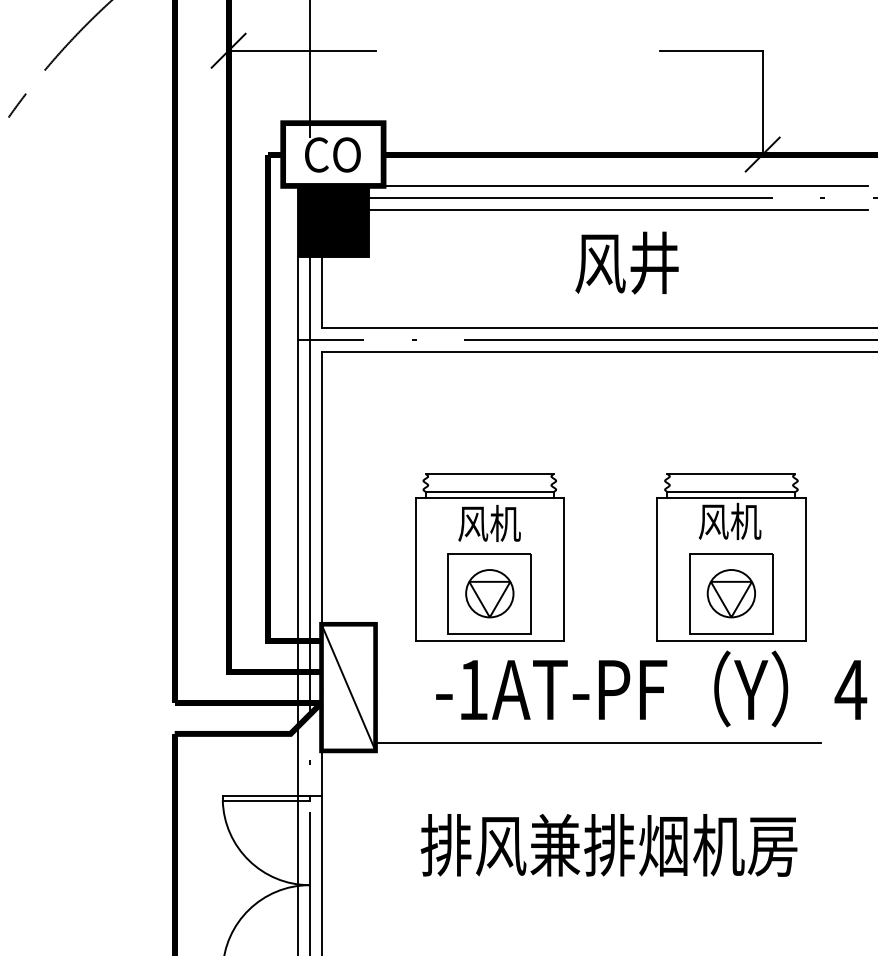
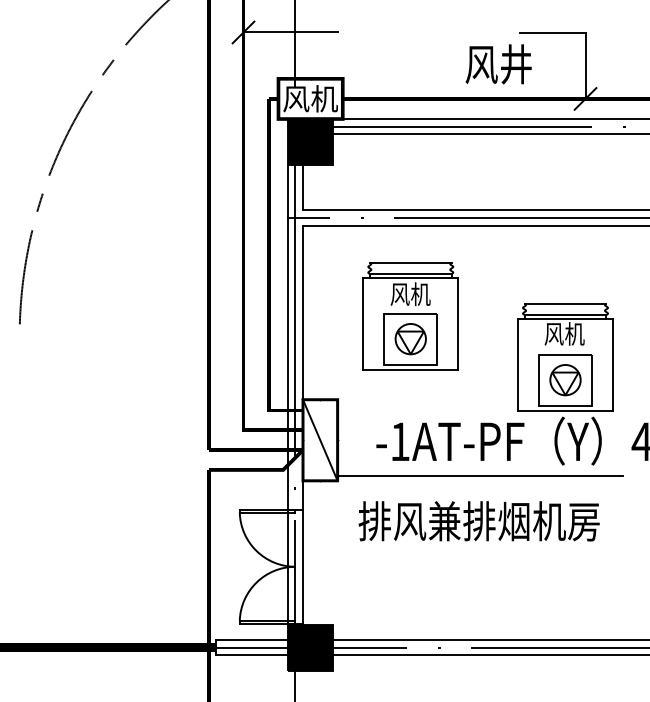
text: (333, 153) -> (310, 98), CO -> 风机
text: (626, 263) -> (498, 64), moved
part: (489, 558) -> (410, 316), moved
text: (608, 845) -> (478, 521), moved

